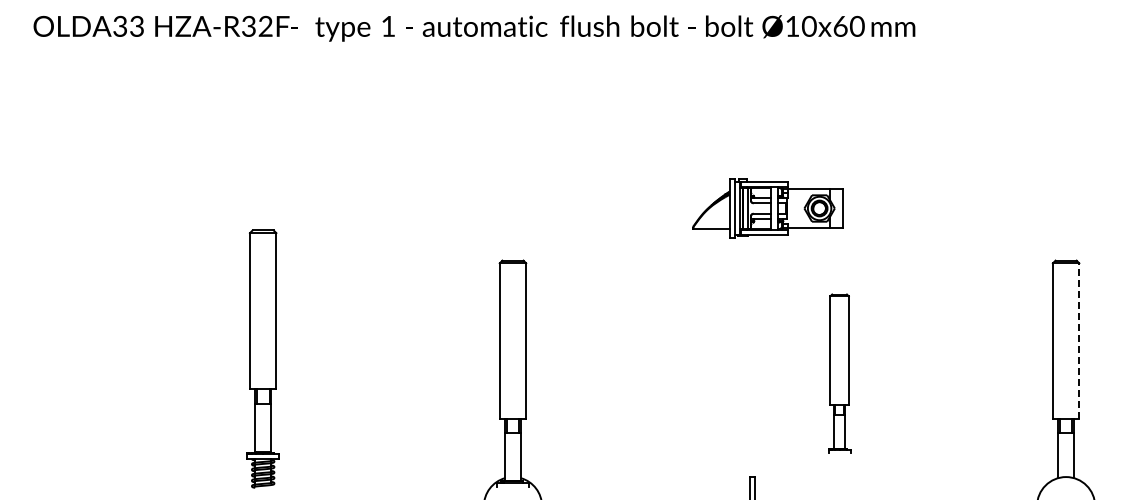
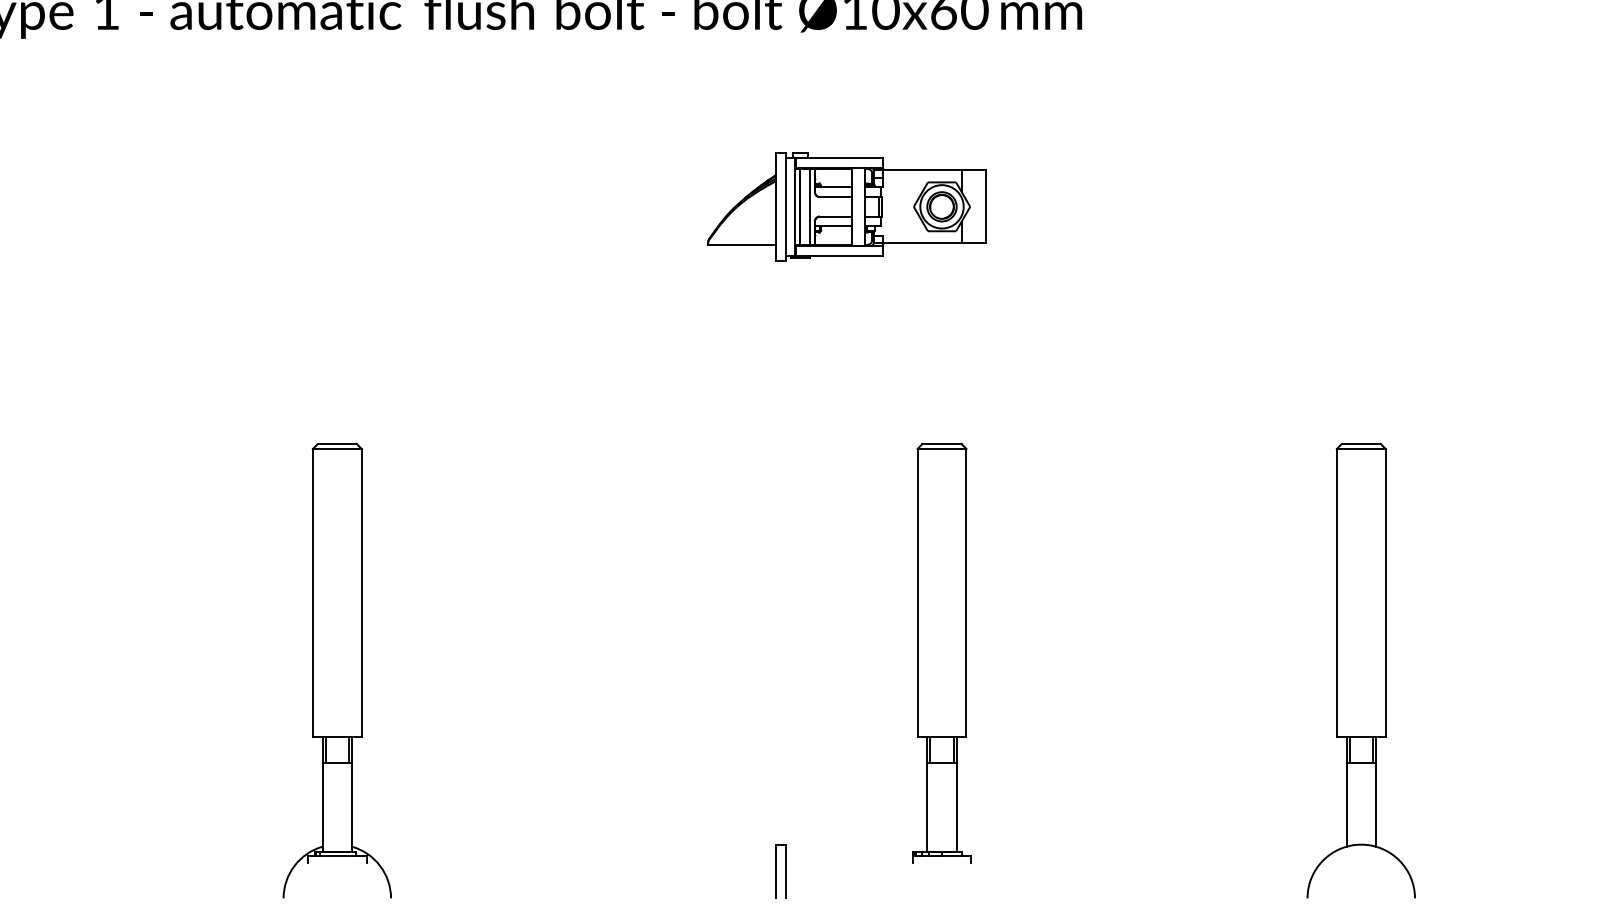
part: (767, 208) -> (845, 206), moved
line: (1079, 341) -> (1386, 593), dashed -> solid
part: (839, 373) -> (941, 652), size x1.43

